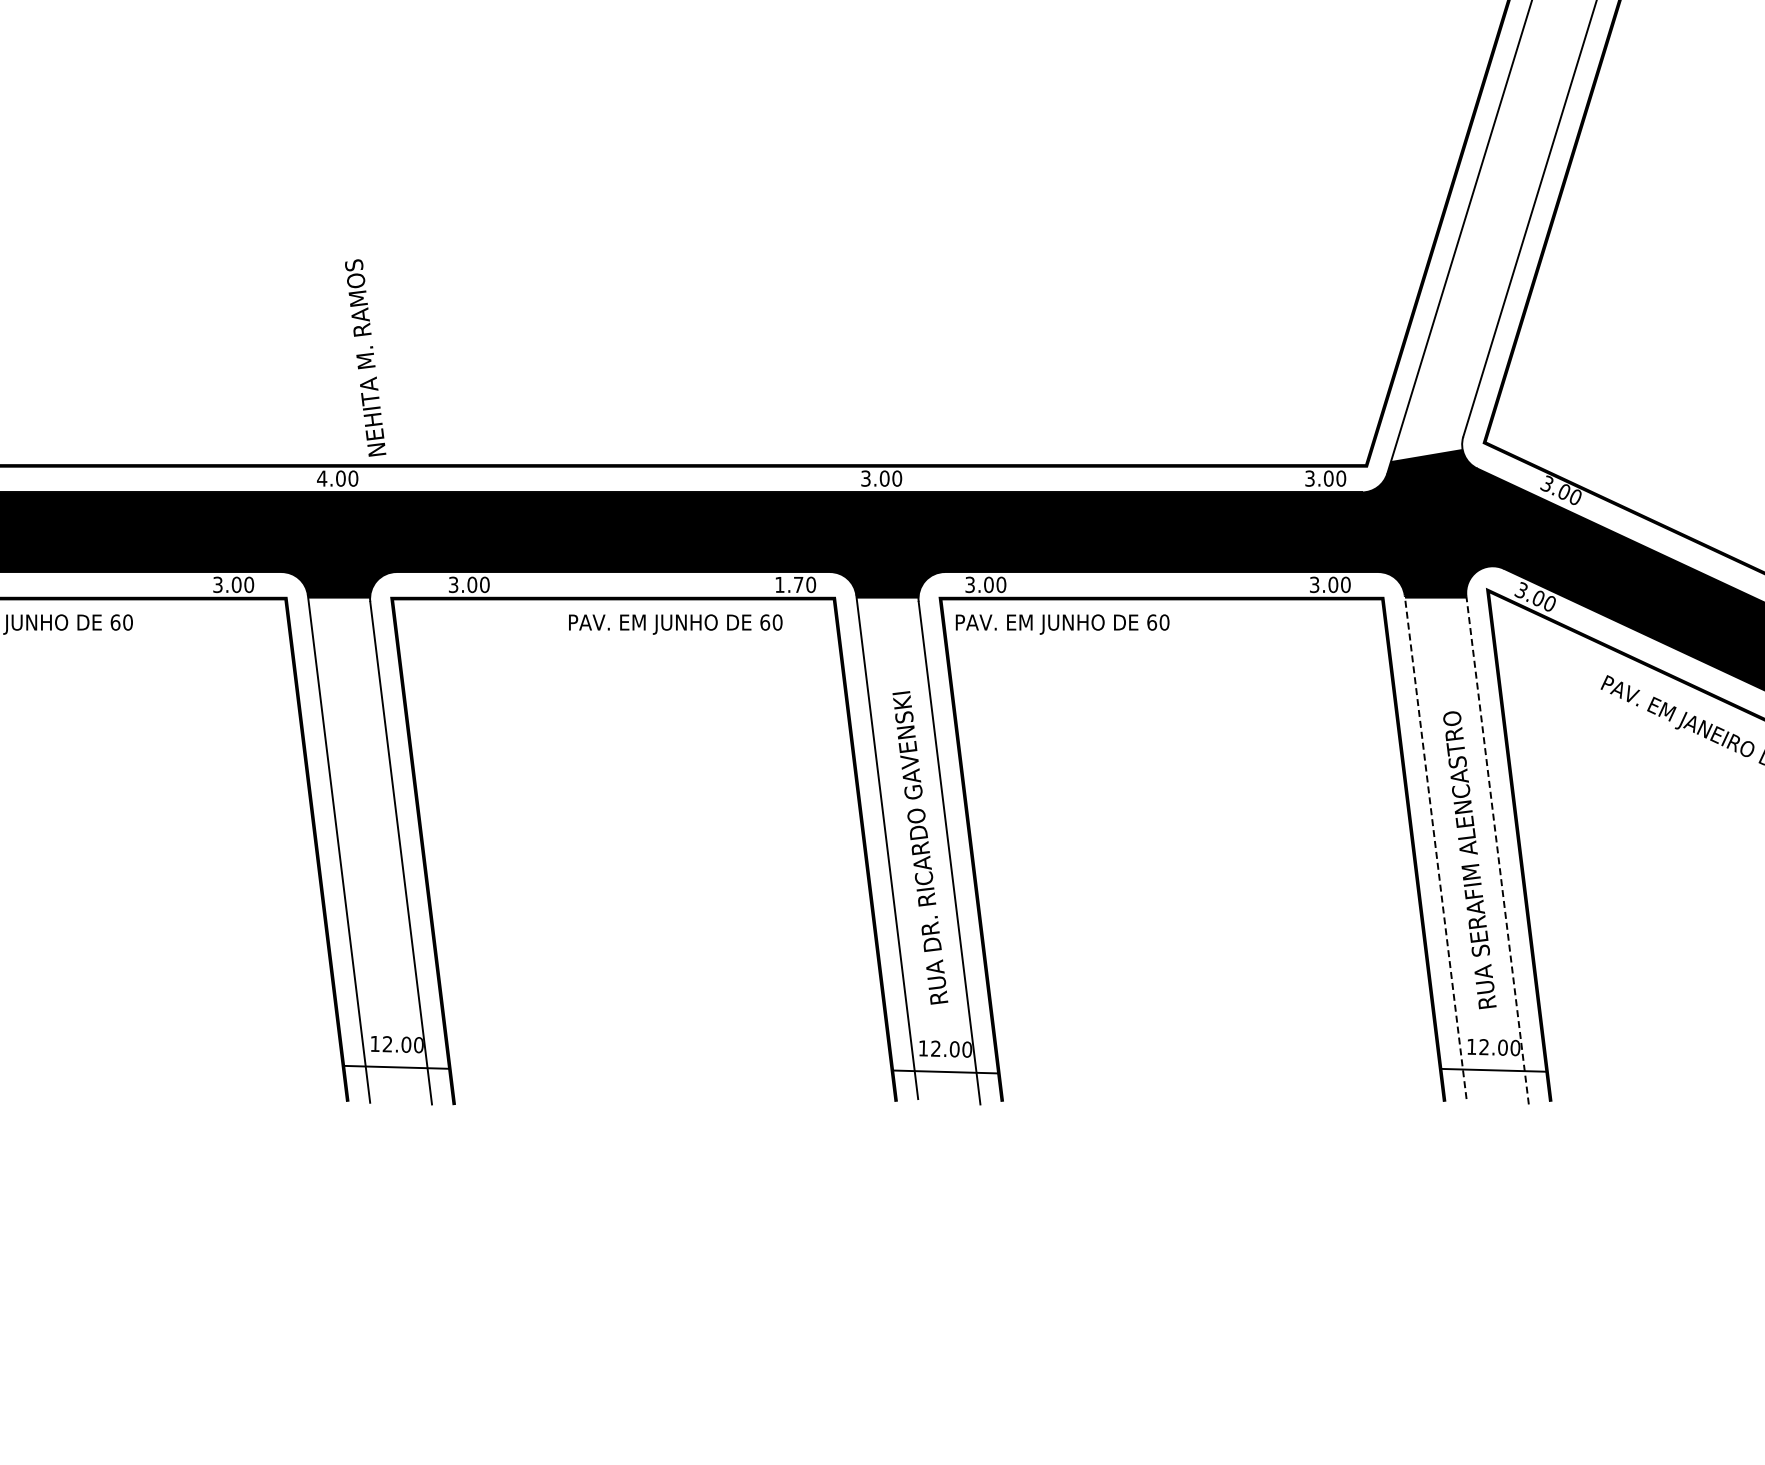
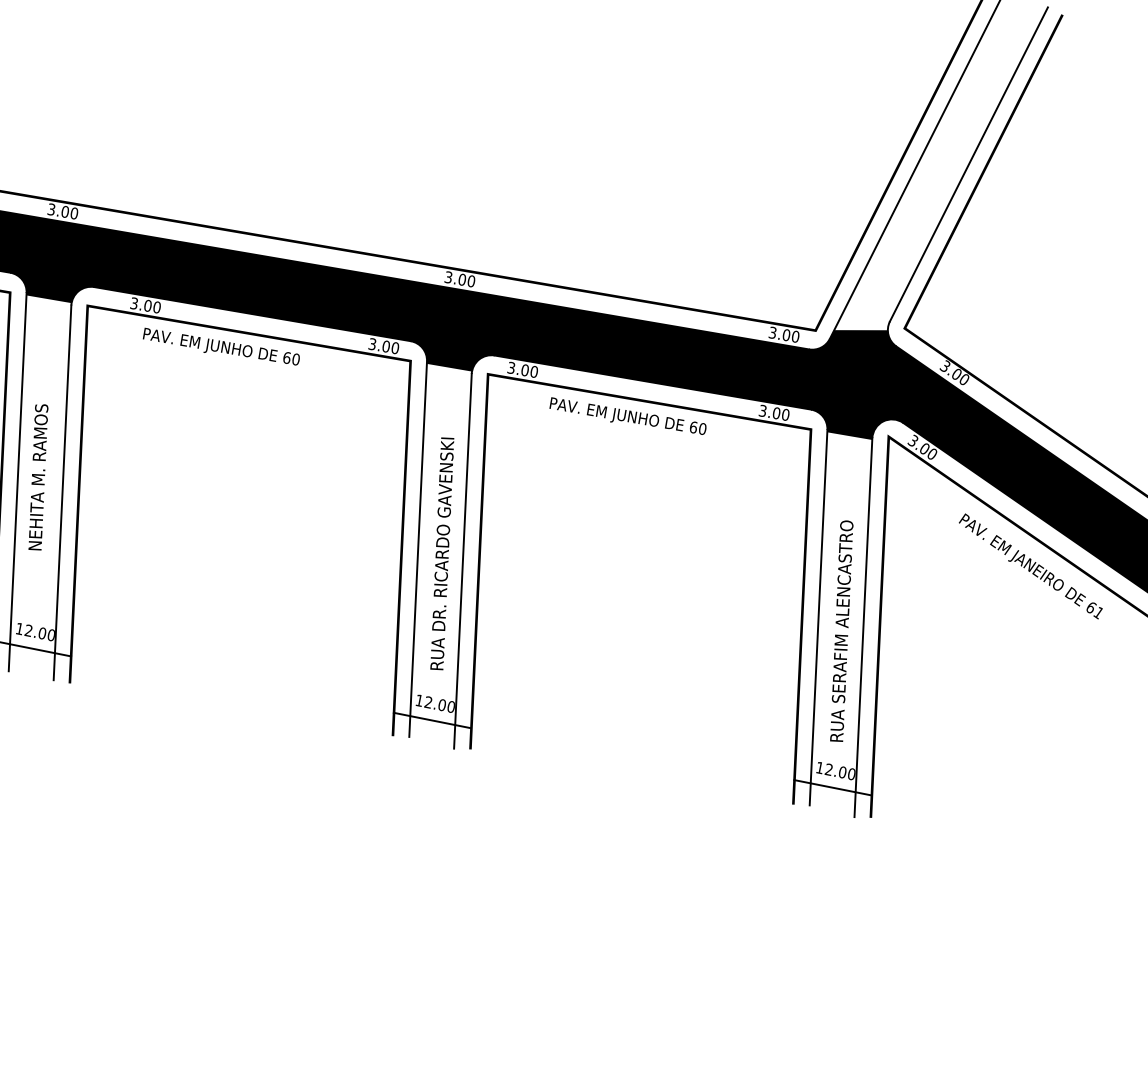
text: (365, 357) -> (38, 476), moved
text: (322, 478) -> (51, 209), 4.00 -> 3.00
text: (789, 584) -> (379, 345), 1.70 -> 3.00
text: (675, 624) -> (221, 348), moved
text: (1062, 624) -> (627, 417), moved
line: (1435, 847) -> (818, 617), dashed -> solid
line: (1497, 849) -> (863, 627), dashed -> solid

